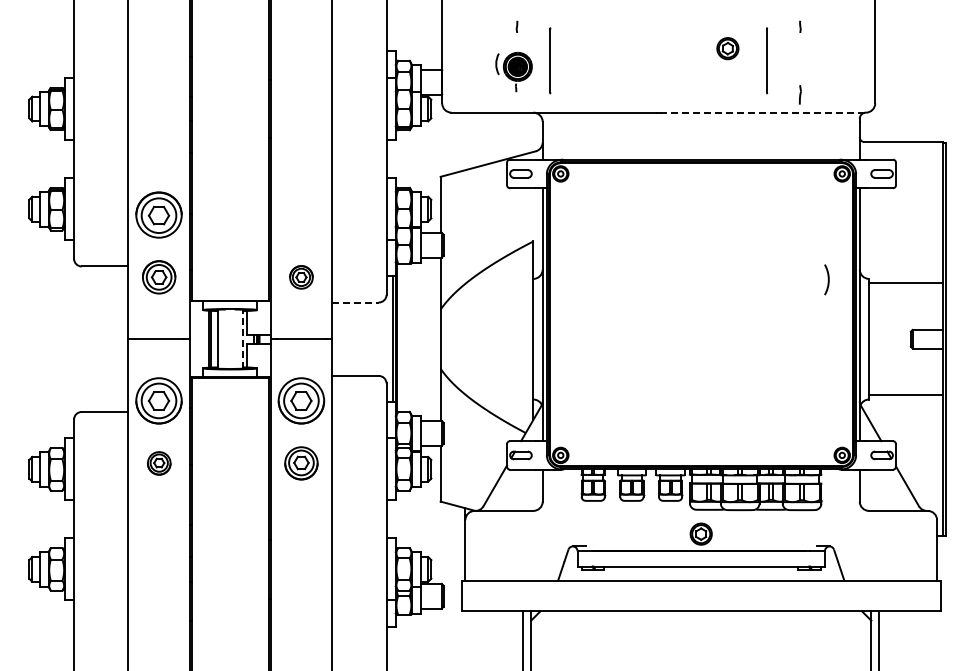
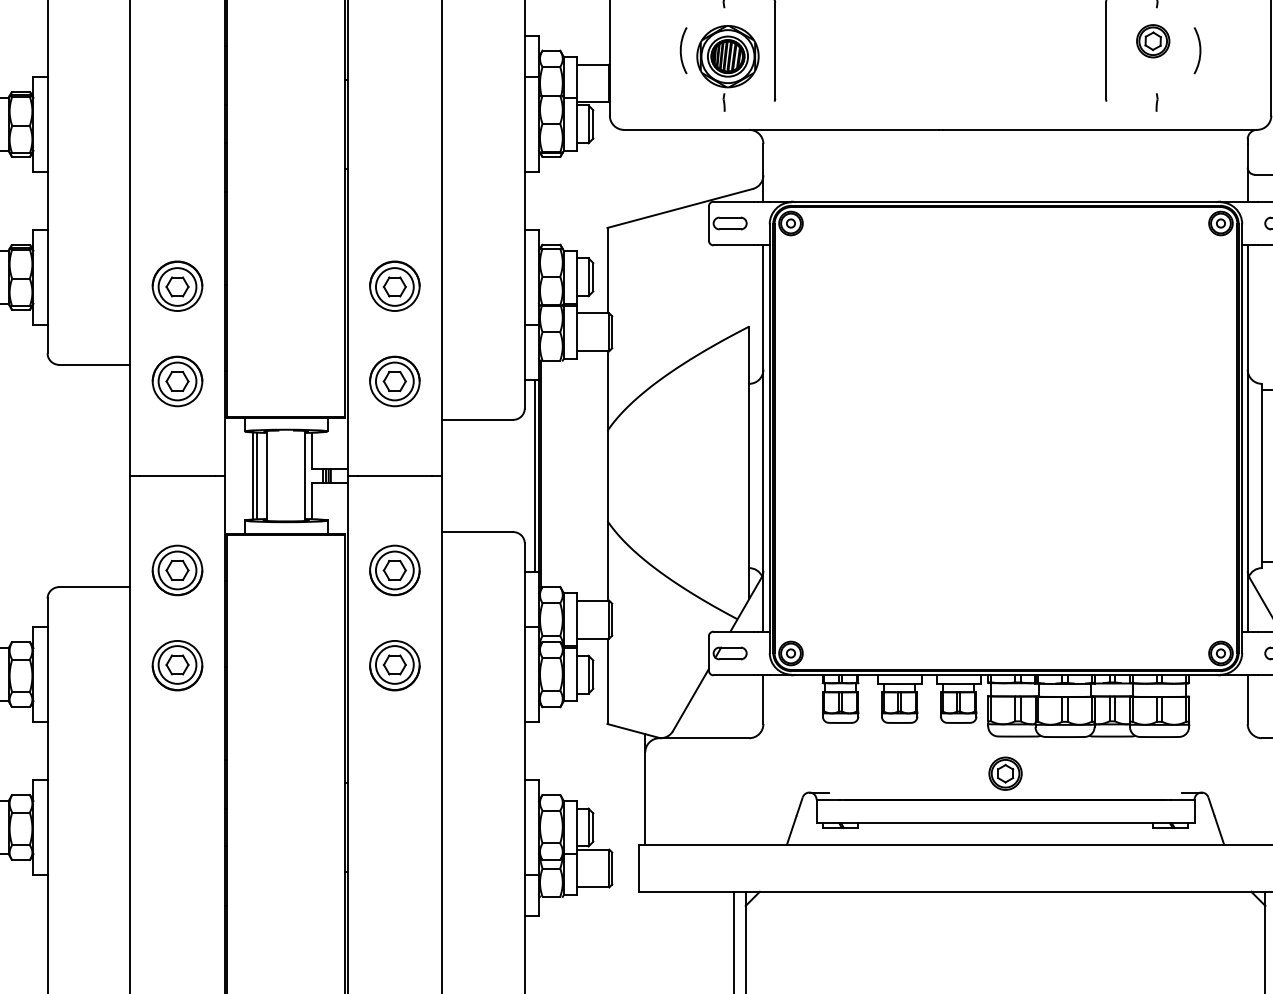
part: (727, 48) -> (1152, 41), moved
part: (513, 71) -> (718, 67), size x1.43
part: (800, 94) -> (1157, 102), size x0.62
line: (762, 112) -> (1099, 129), dashed -> solid
part: (159, 214) -> (178, 285), size x0.71
part: (301, 214) -> (394, 285), added
part: (301, 277) -> (394, 381), size x1.43
arc: (827, 279) -> (1198, 50), moved
line: (356, 302) -> (478, 419), dashed -> solid
line: (242, 338) -> (304, 474), dashed -> solid
part: (159, 401) -> (178, 571), size x0.71
part: (301, 401) -> (394, 571), size x0.71
part: (159, 463) -> (178, 665), size x1.43

